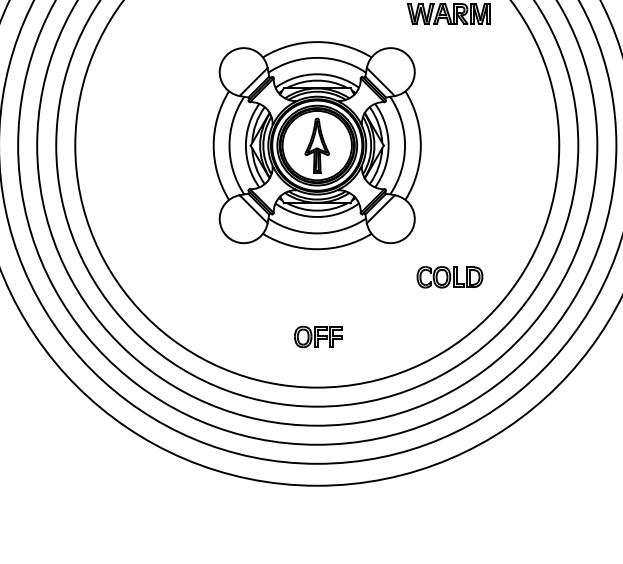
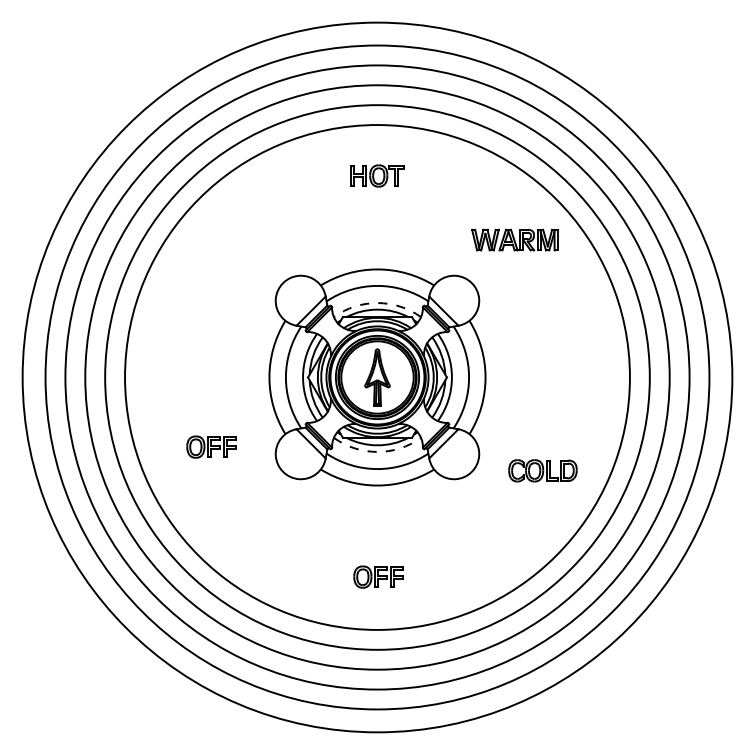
arc: (317, 74) -> (377, 303), solid -> dashed
part: (158, 211) -> (211, 446), added
arc: (317, 216) -> (377, 451), solid -> dashed
part: (449, 276) -> (542, 470), moved

